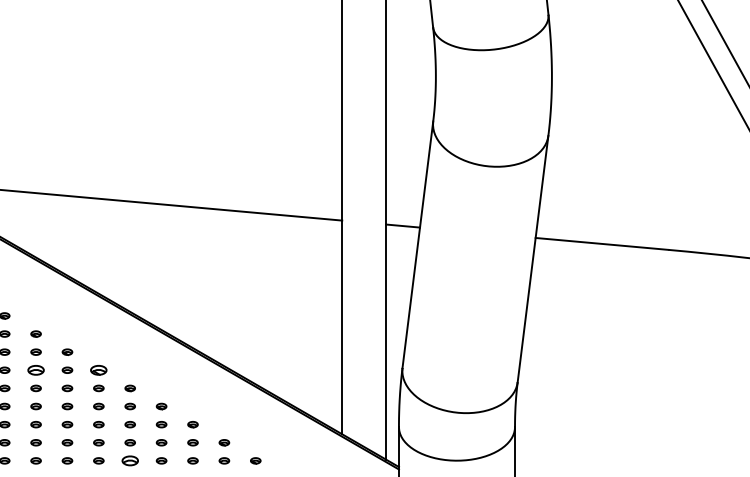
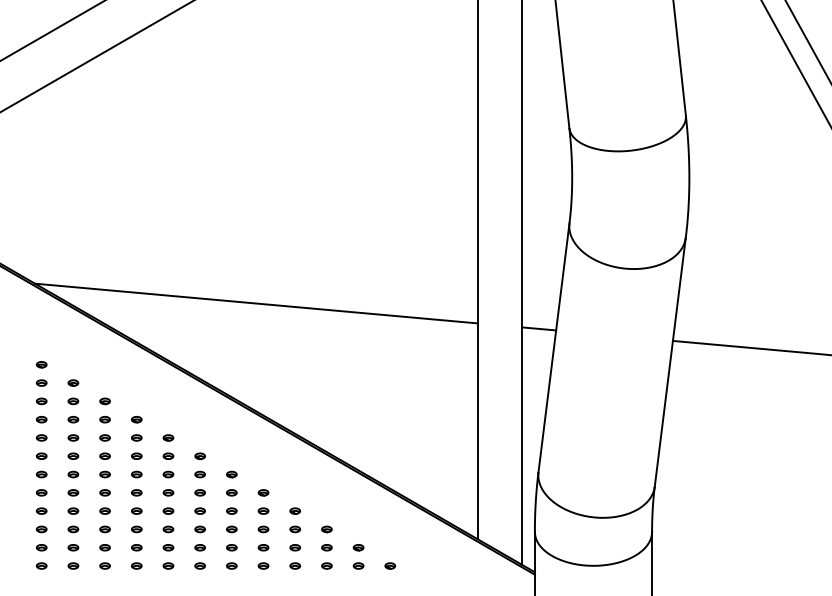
part: (36, 370) -> (168, 474), size x0.62
part: (98, 370) -> (231, 474), size x0.62
part: (130, 460) -> (263, 565), size x0.62

